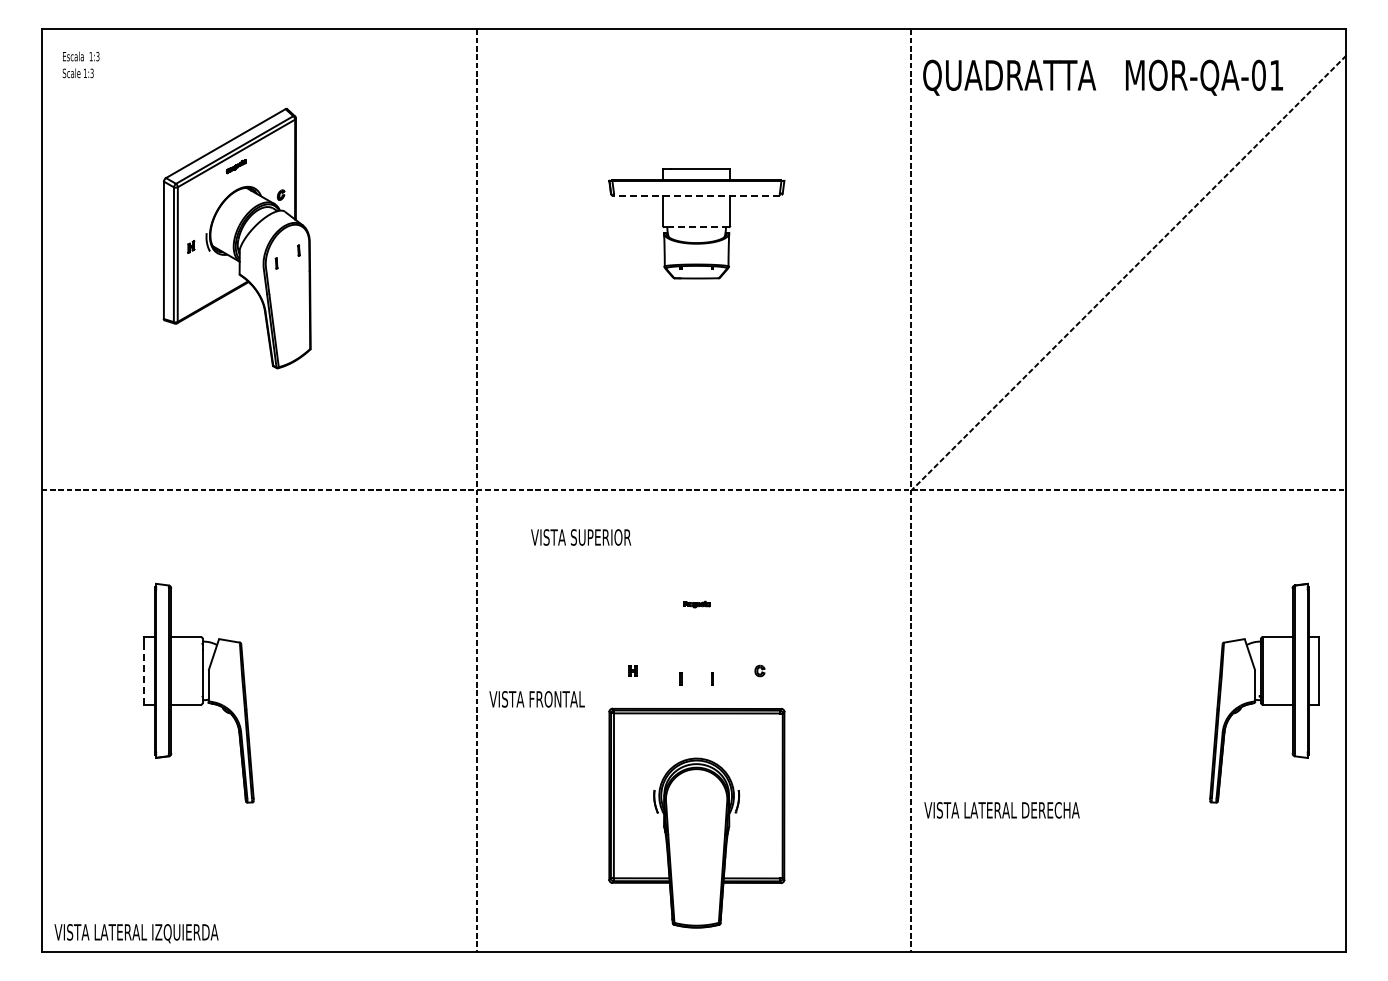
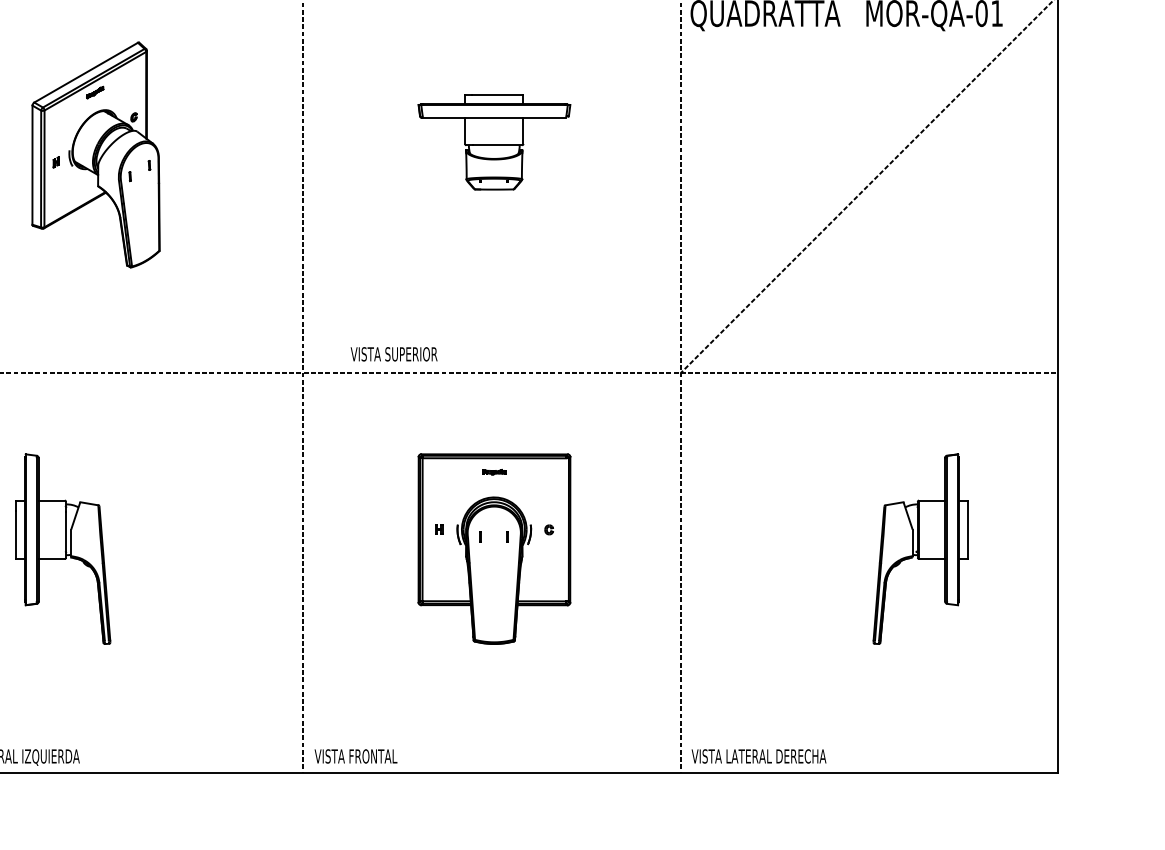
line: (696, 195) -> (494, 117), dashed -> solid
line: (700, 227) -> (497, 145), dashed -> solid
text: (581, 537) -> (394, 354), moved
line: (144, 676) -> (15, 534), dashed -> solid
part: (1264, 692) -> (920, 548), moved
text: (536, 699) -> (355, 756), moved
text: (1001, 810) -> (758, 756), moved
part: (696, 817) -> (494, 548), moved

